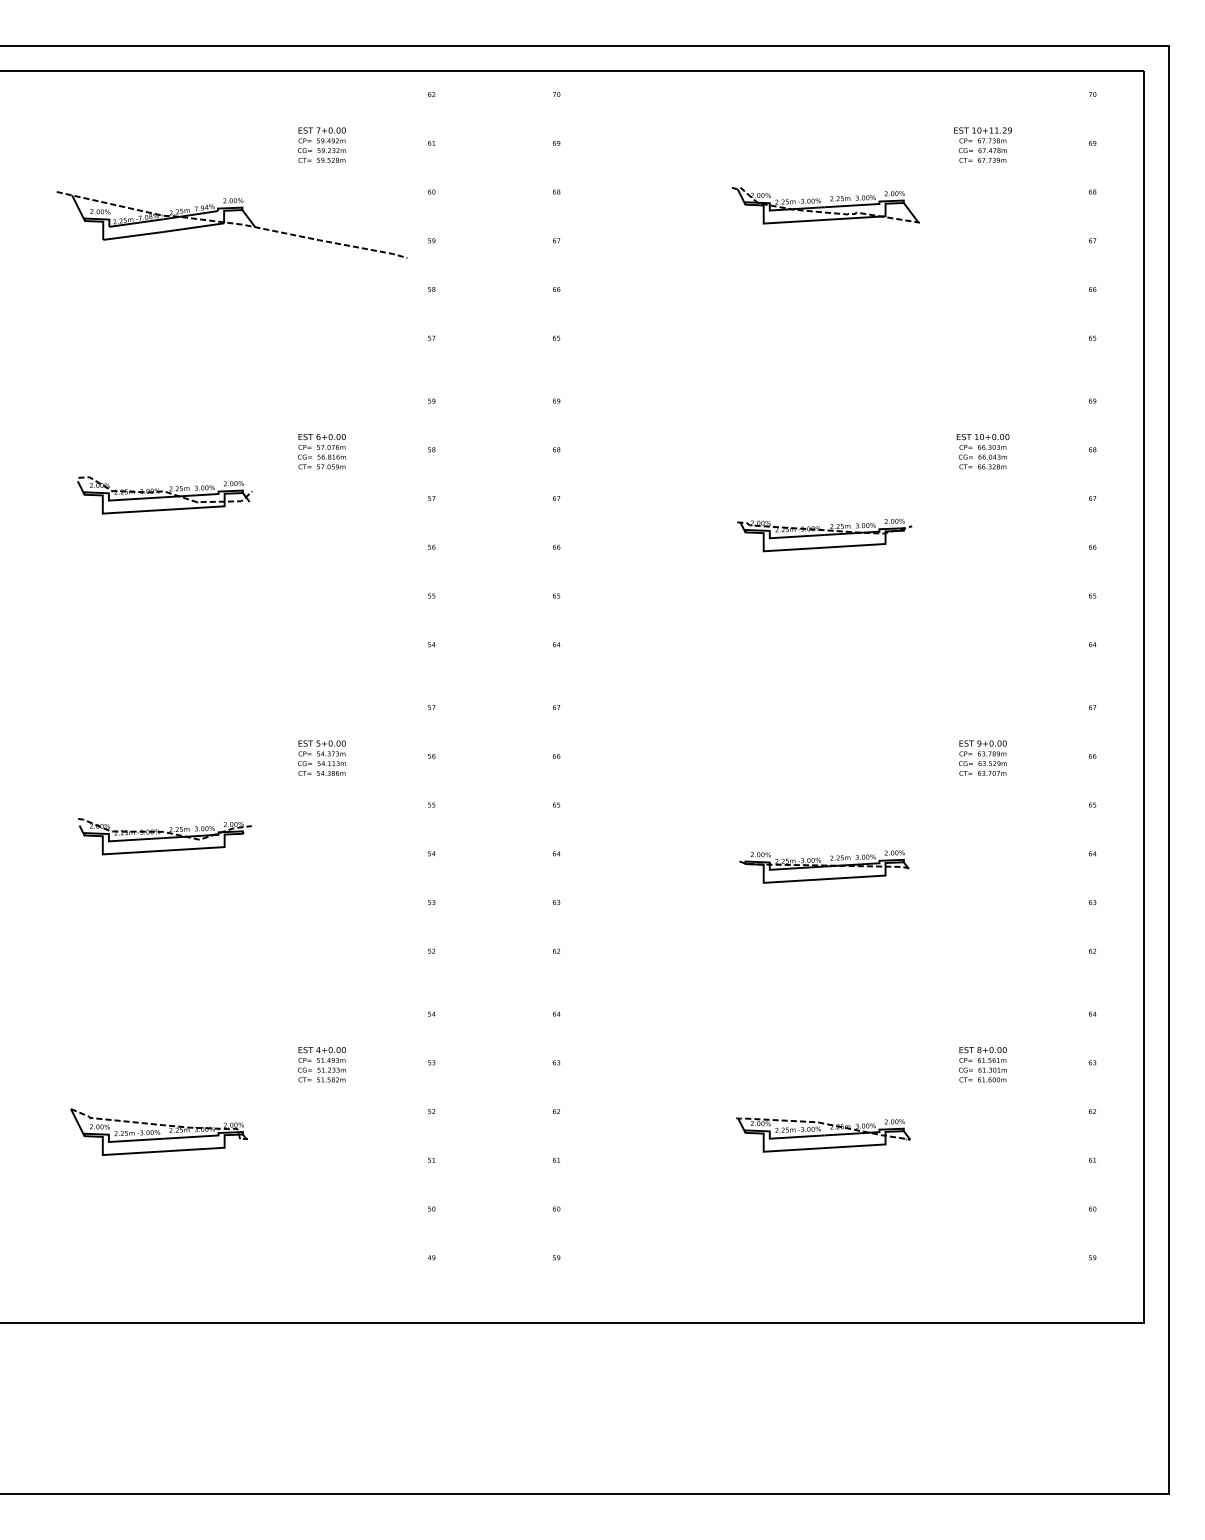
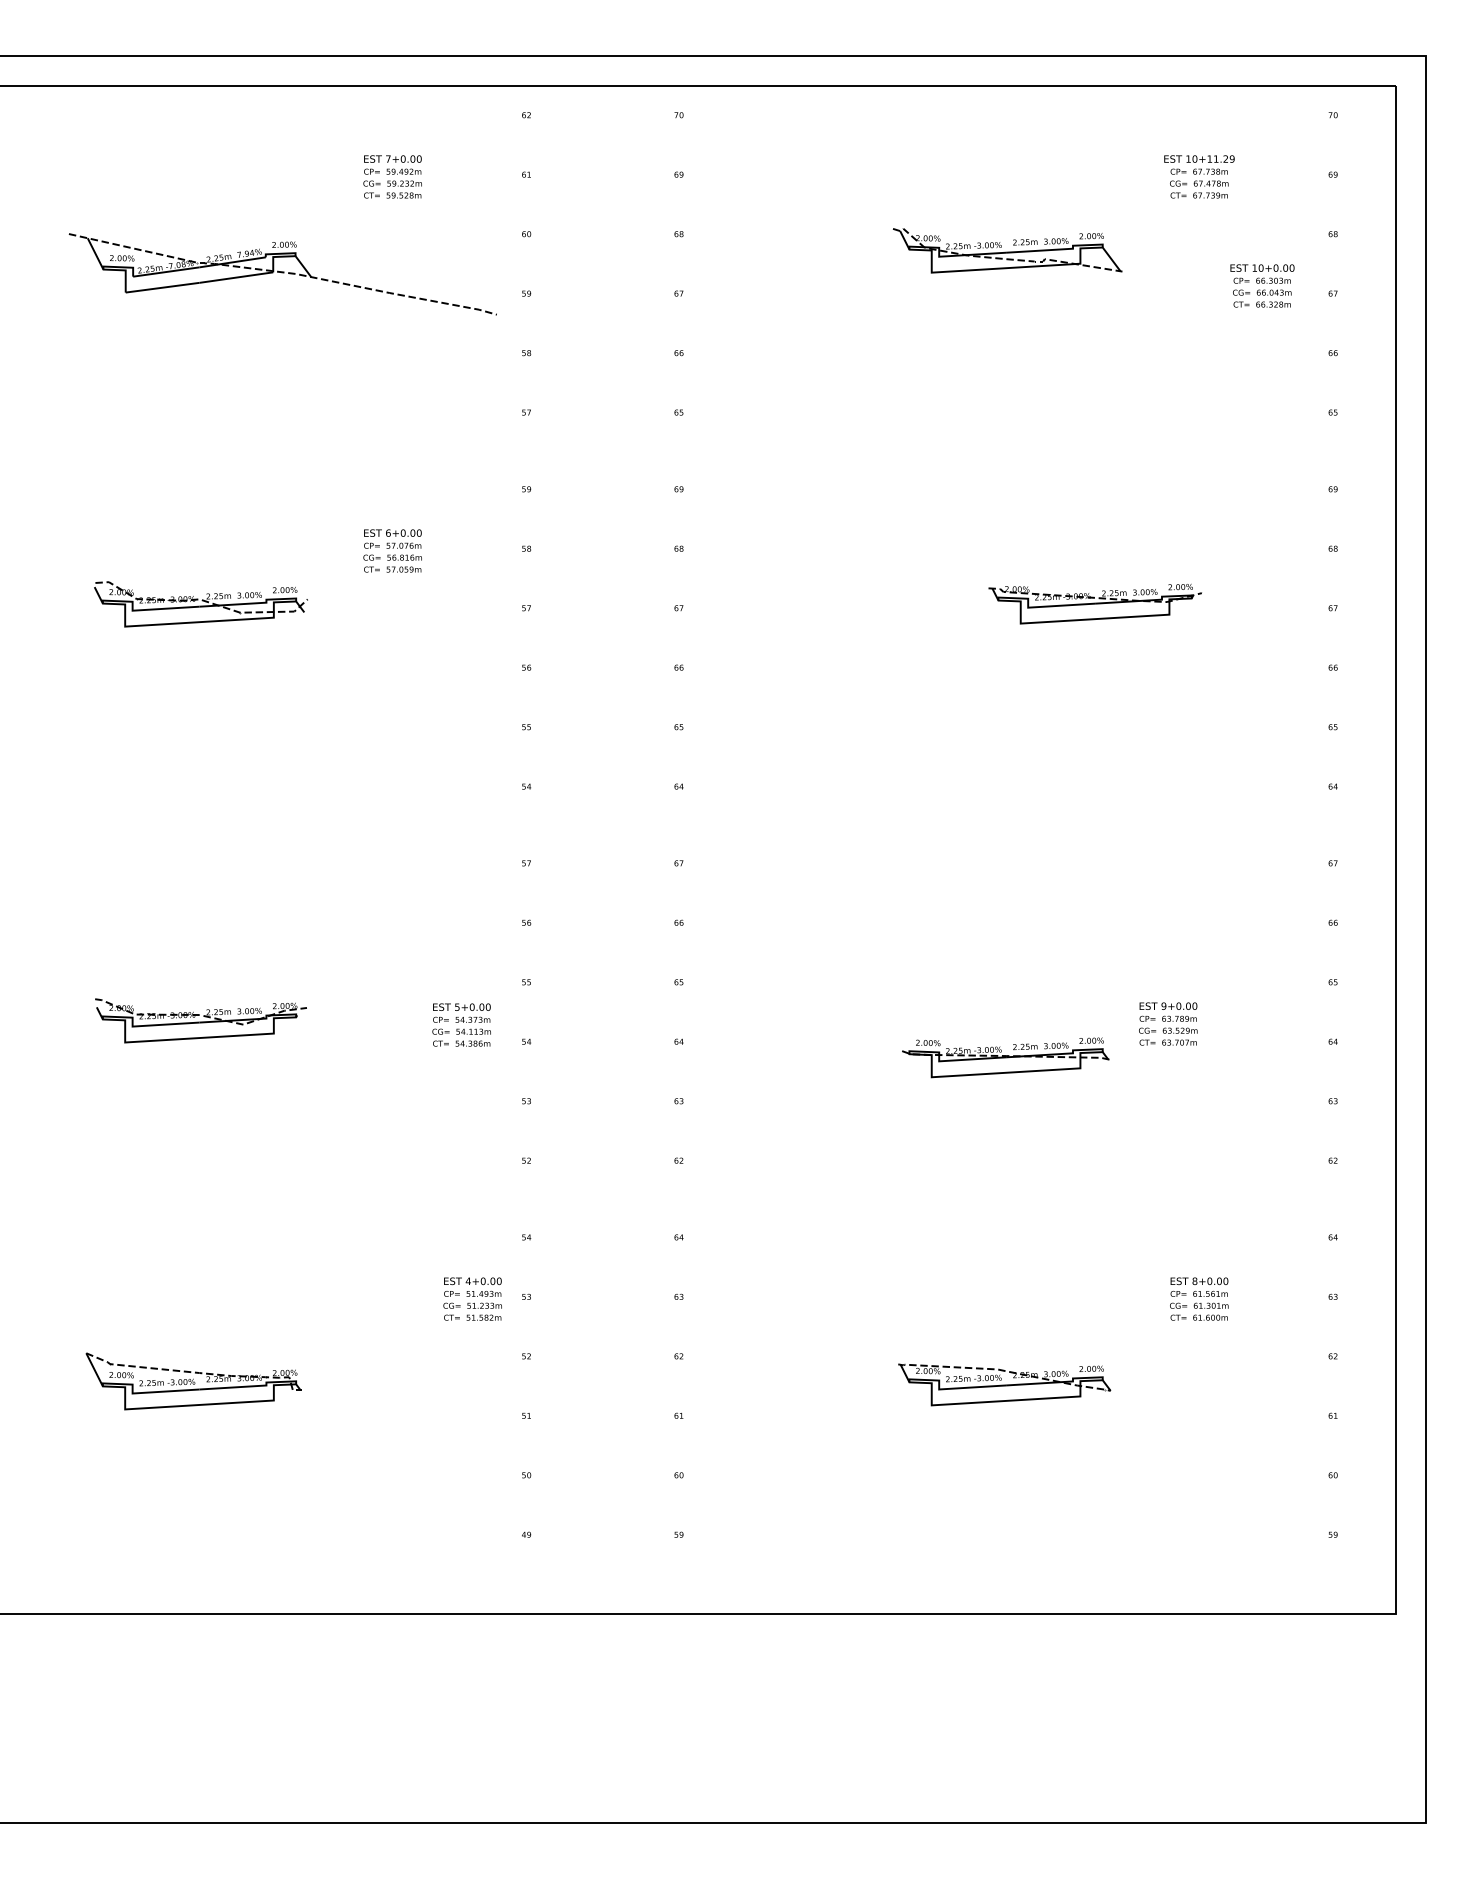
text: (983, 451) -> (1262, 285), moved
part: (824, 534) -> (1094, 603), moved
text: (321, 757) -> (461, 1024), moved
text: (983, 757) -> (1168, 1023), moved
text: (321, 1064) -> (472, 1298), moved

